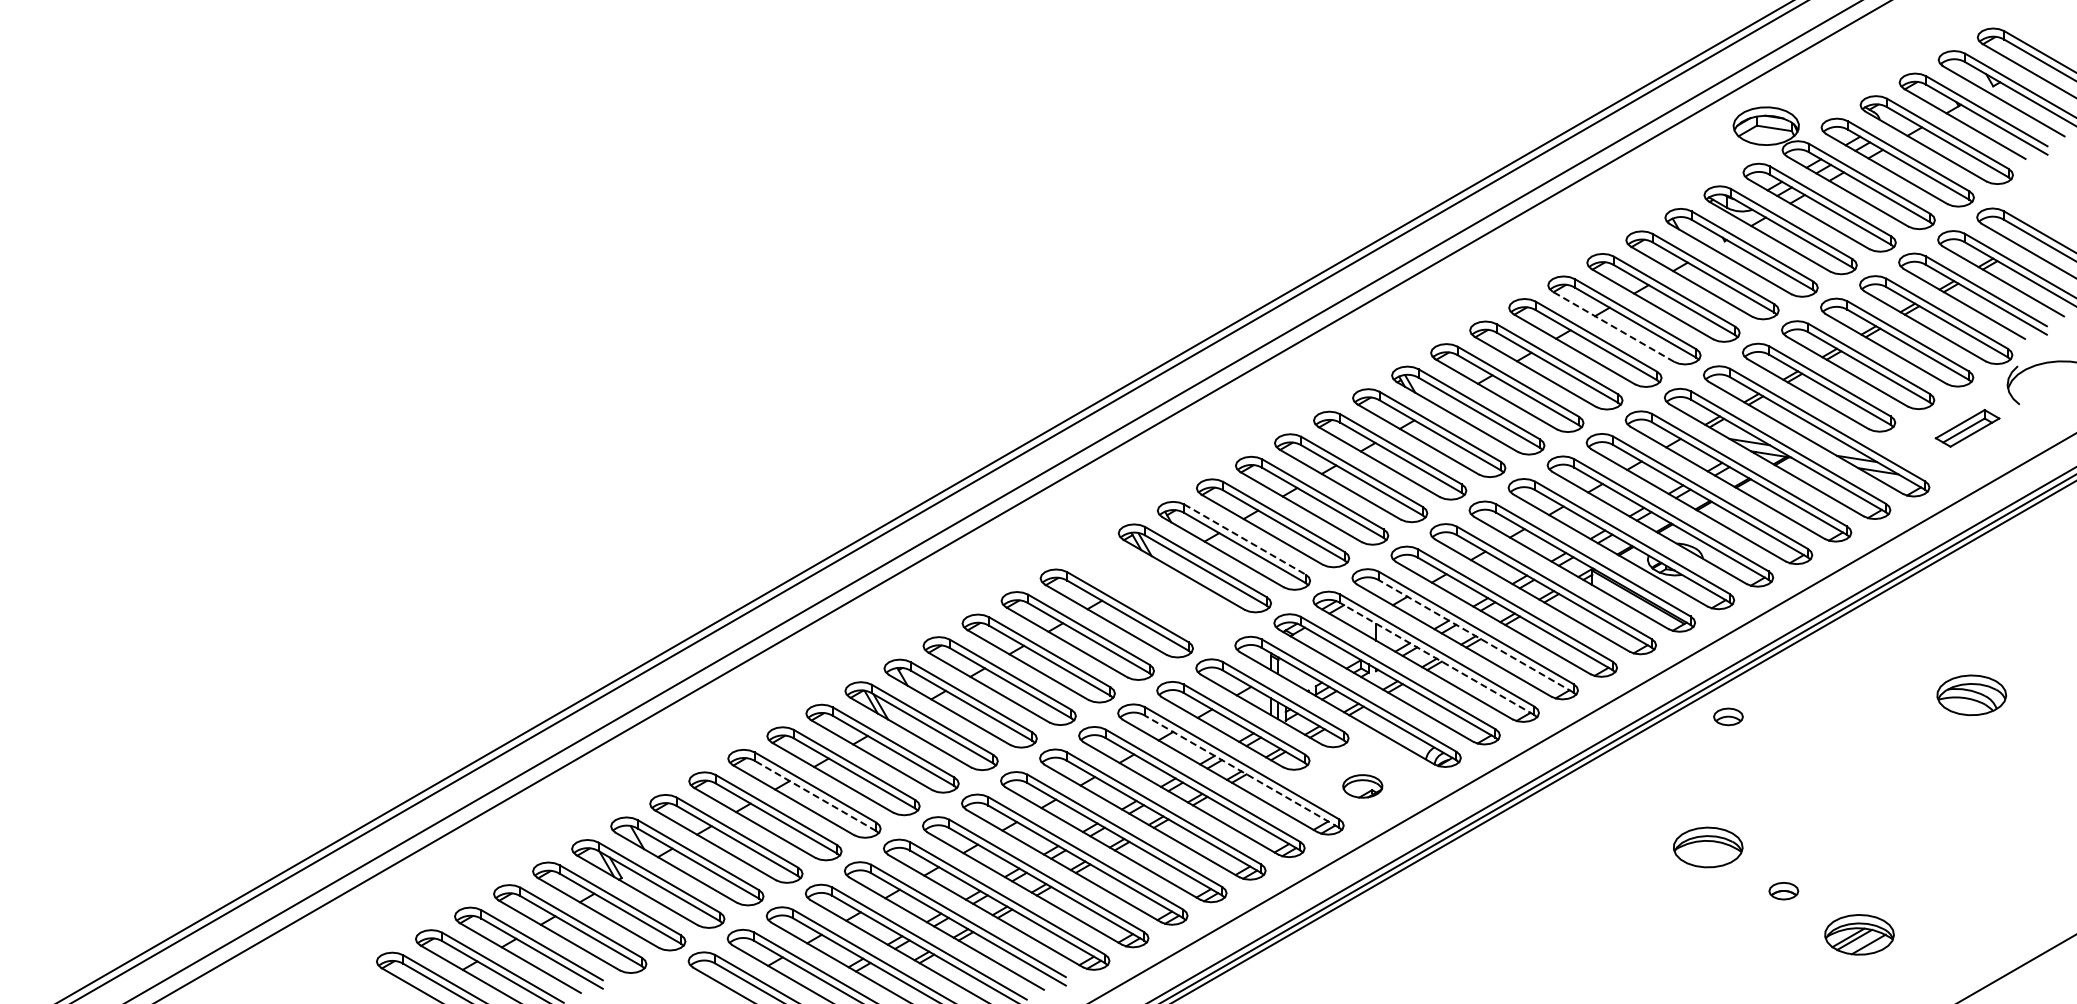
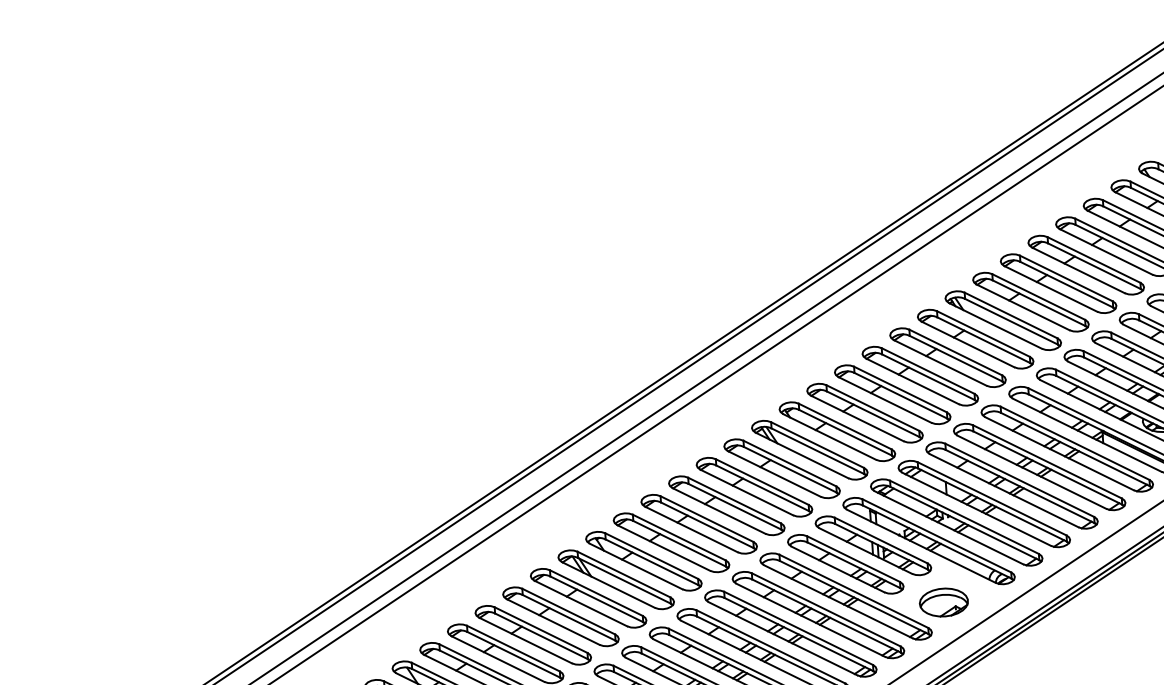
line: (1613, 326) -> (1106, 251), dashed -> solid
line: (1245, 539) -> (845, 426), dashed -> solid
part: (1155, 590) -> (781, 468), added
line: (1475, 636) -> (1019, 486), dashed -> solid
line: (1436, 658) -> (992, 504), dashed -> solid
line: (1241, 771) -> (854, 597), dashed -> solid
part: (1362, 786) -> (943, 602), size x1.67
line: (815, 795) -> (541, 636), dashed -> solid

